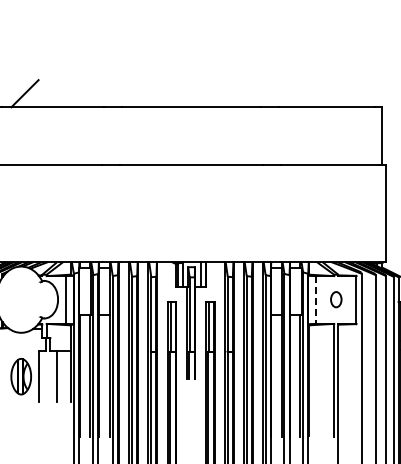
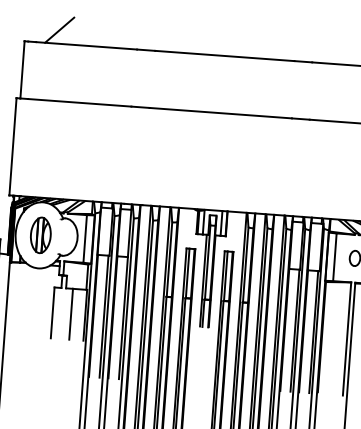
line: (316, 300) -> (335, 257), dashed -> solid
part: (20, 376) -> (40, 235), moved

